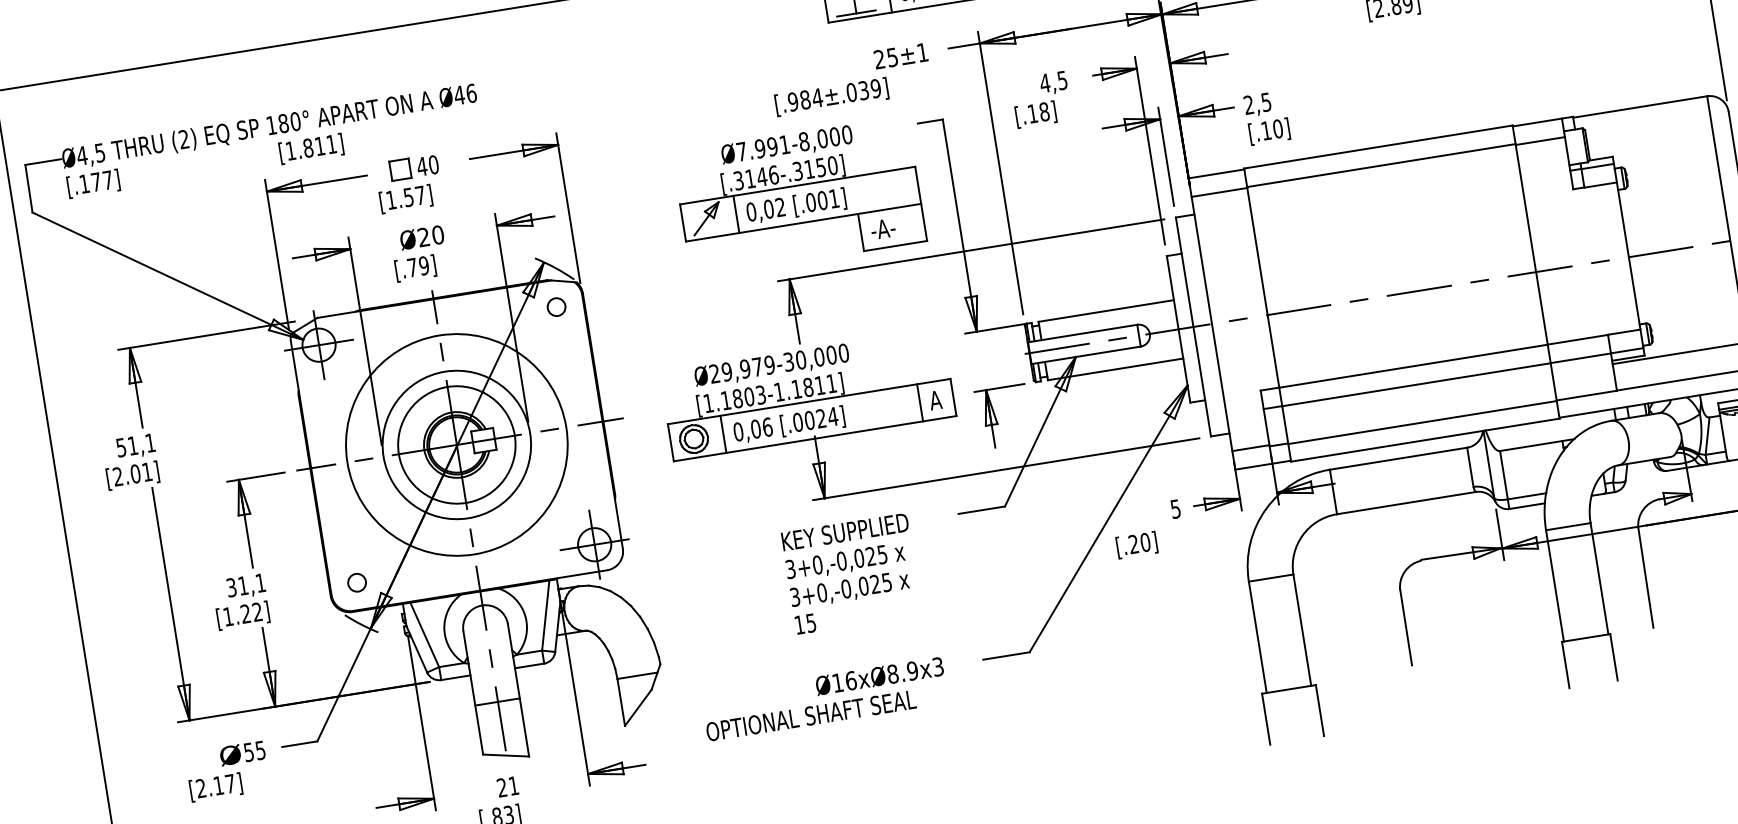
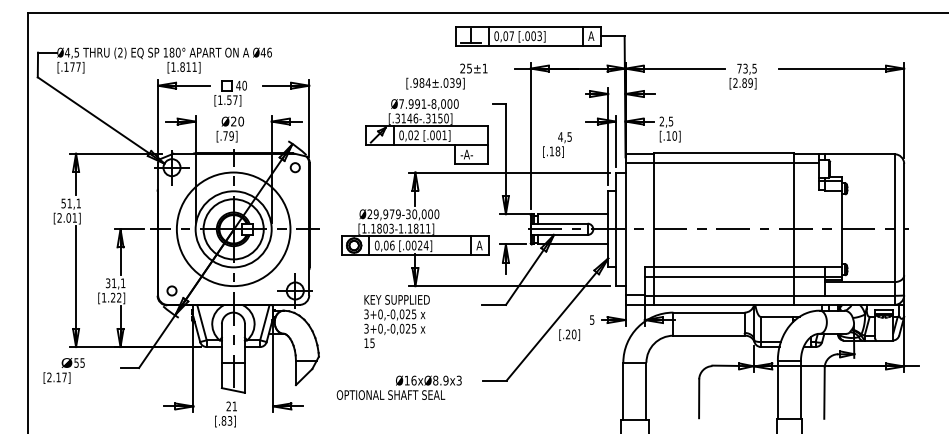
text: (850, 79) -> (446, 76), moved
text: (1041, 98) -> (557, 144), moved
text: (850, 573) -> (396, 321), moved
text: (226, 770) -> (63, 370), moved

